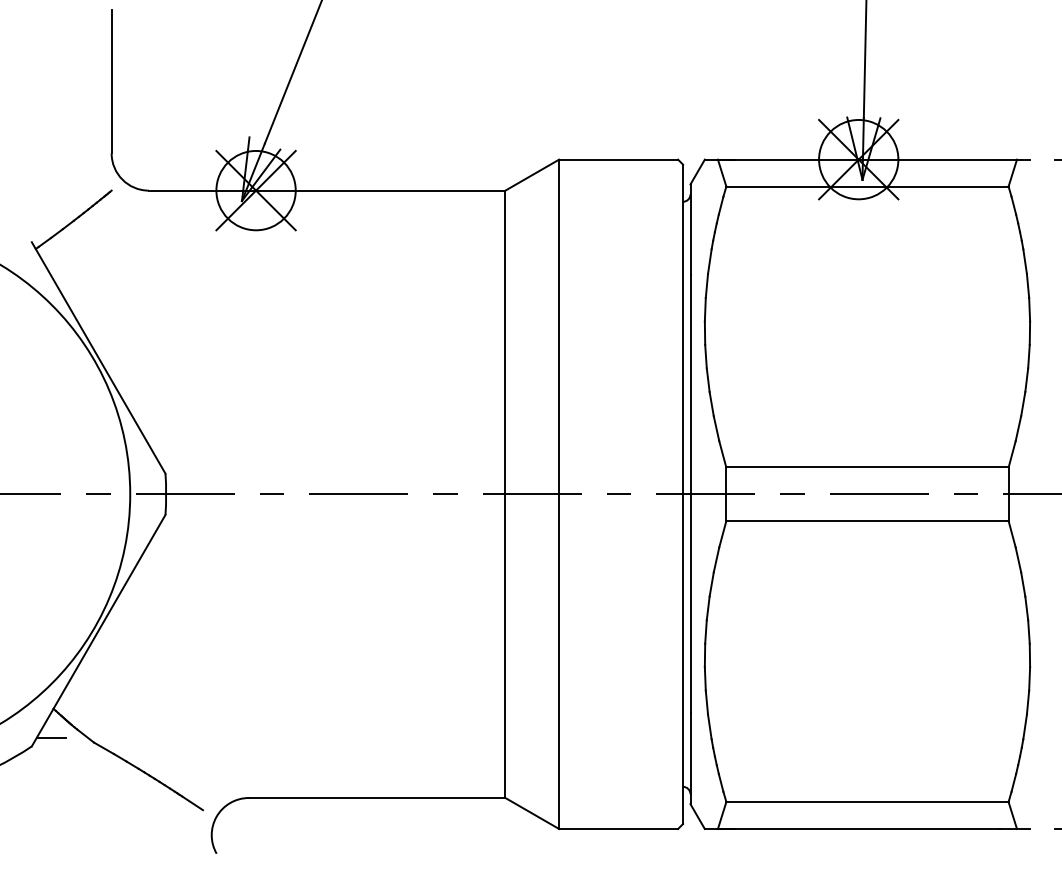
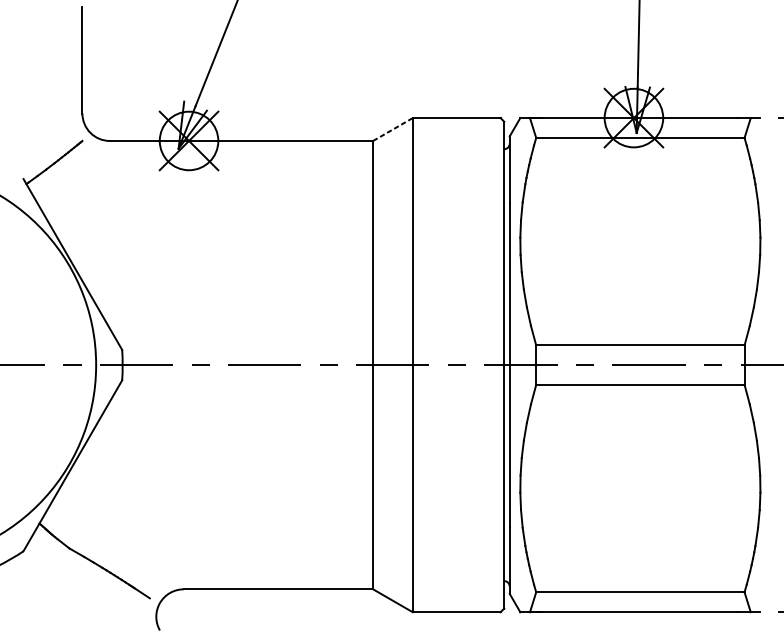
line: (532, 175) -> (393, 129), solid -> dashed
line: (51, 737) -> (38, 544), removed

